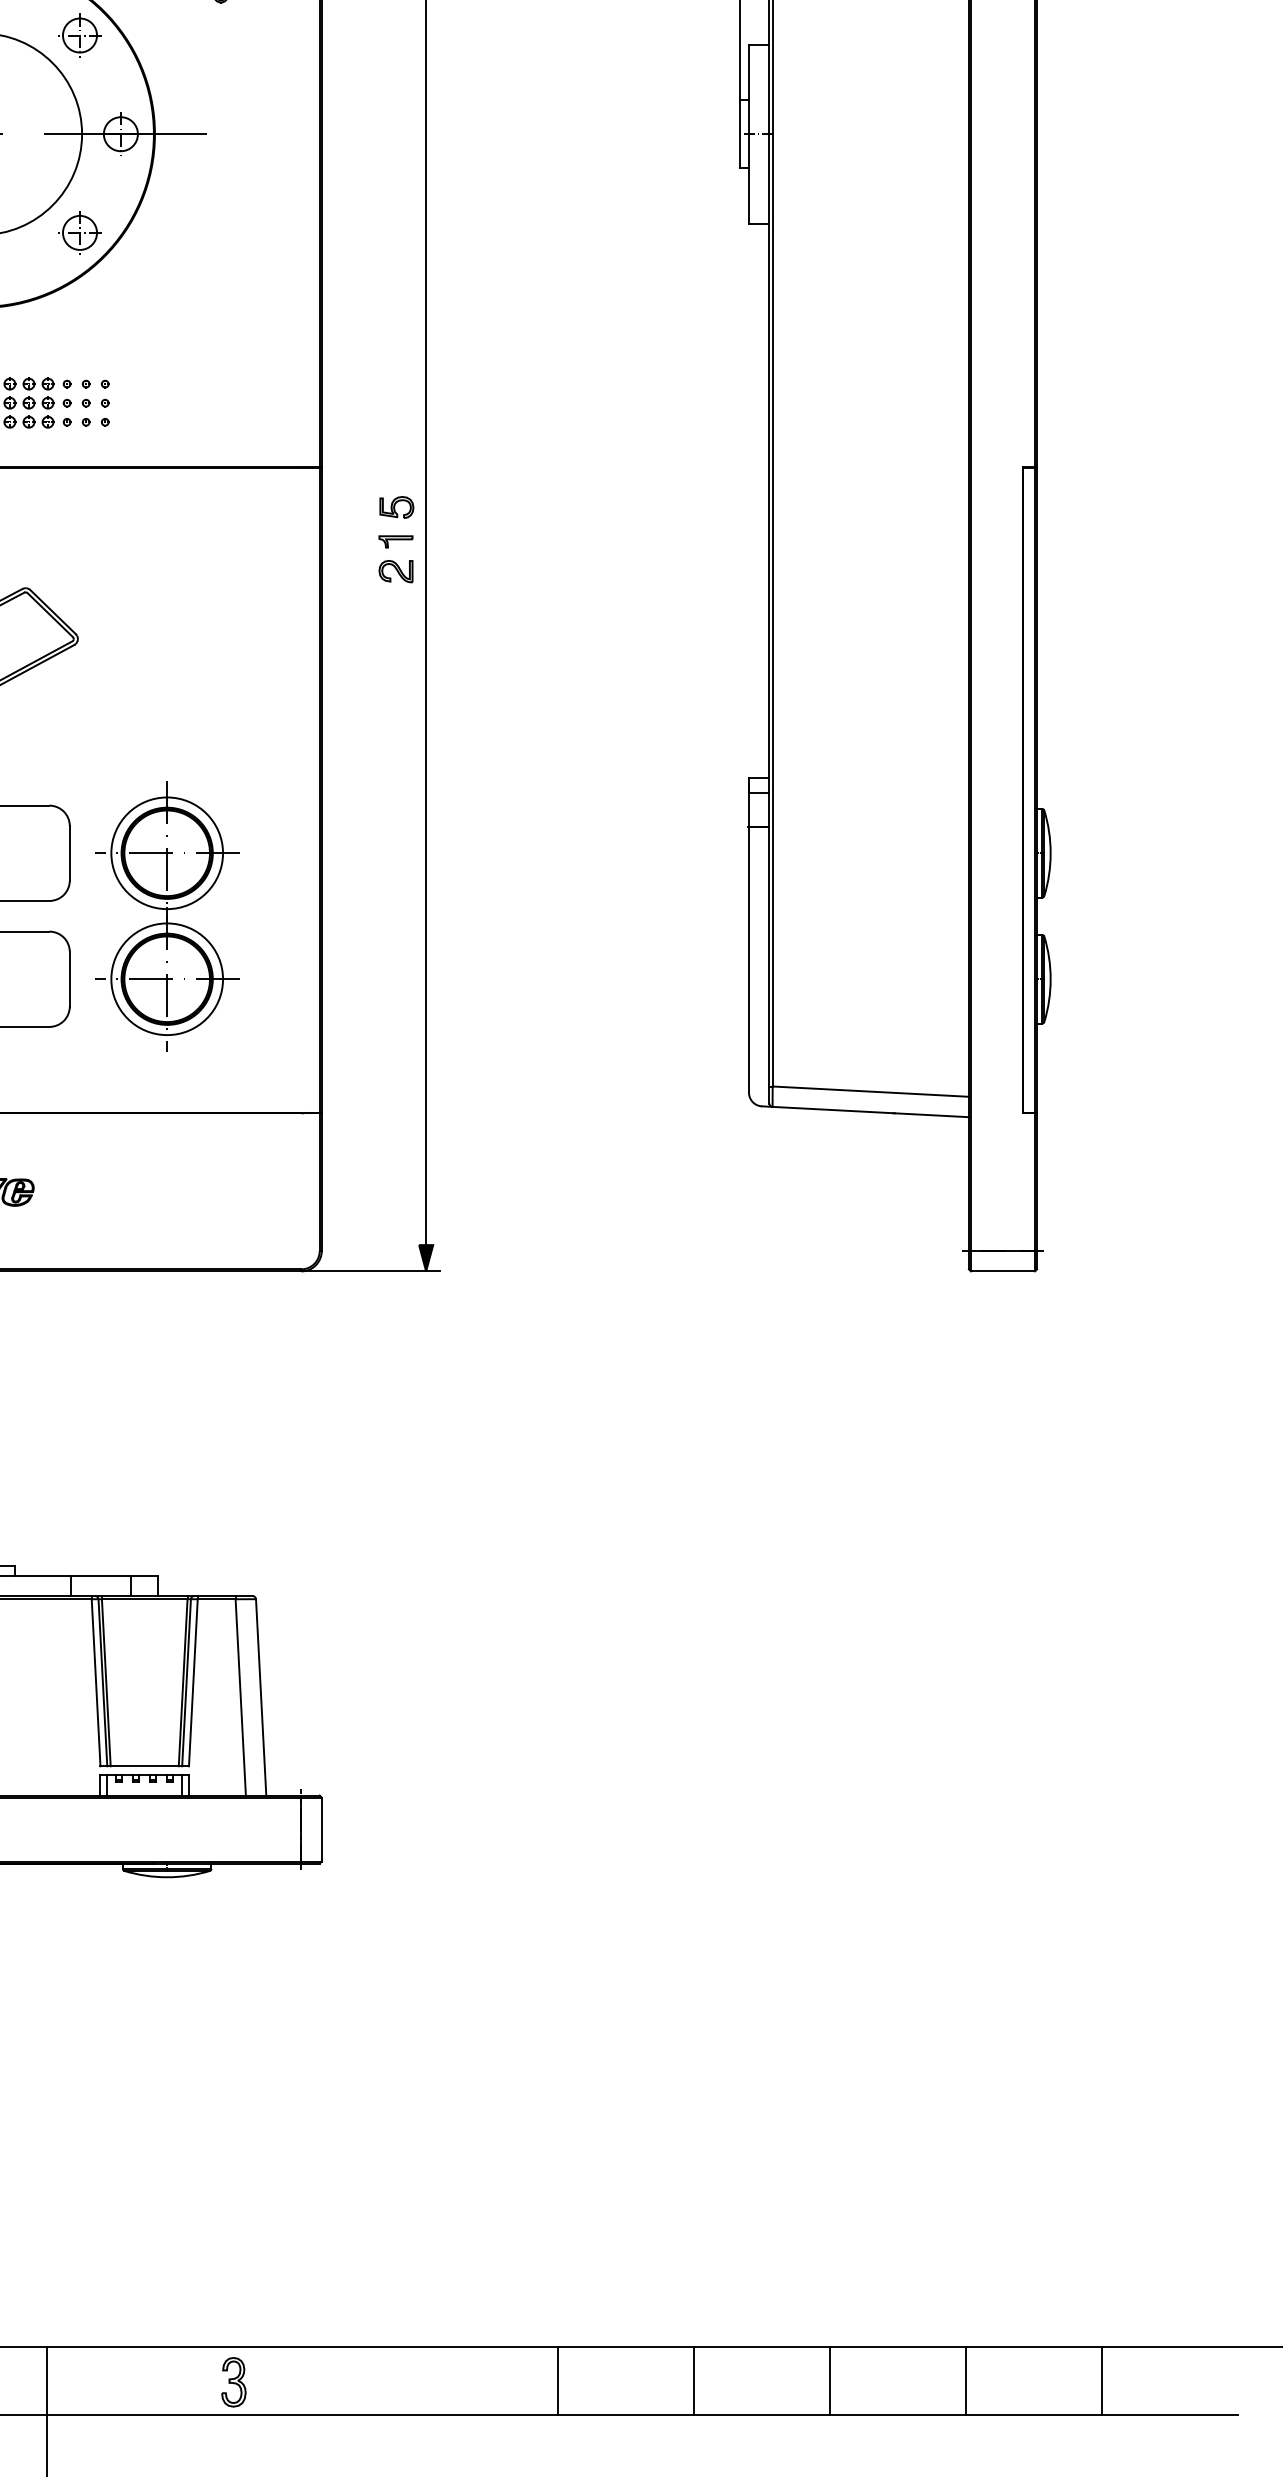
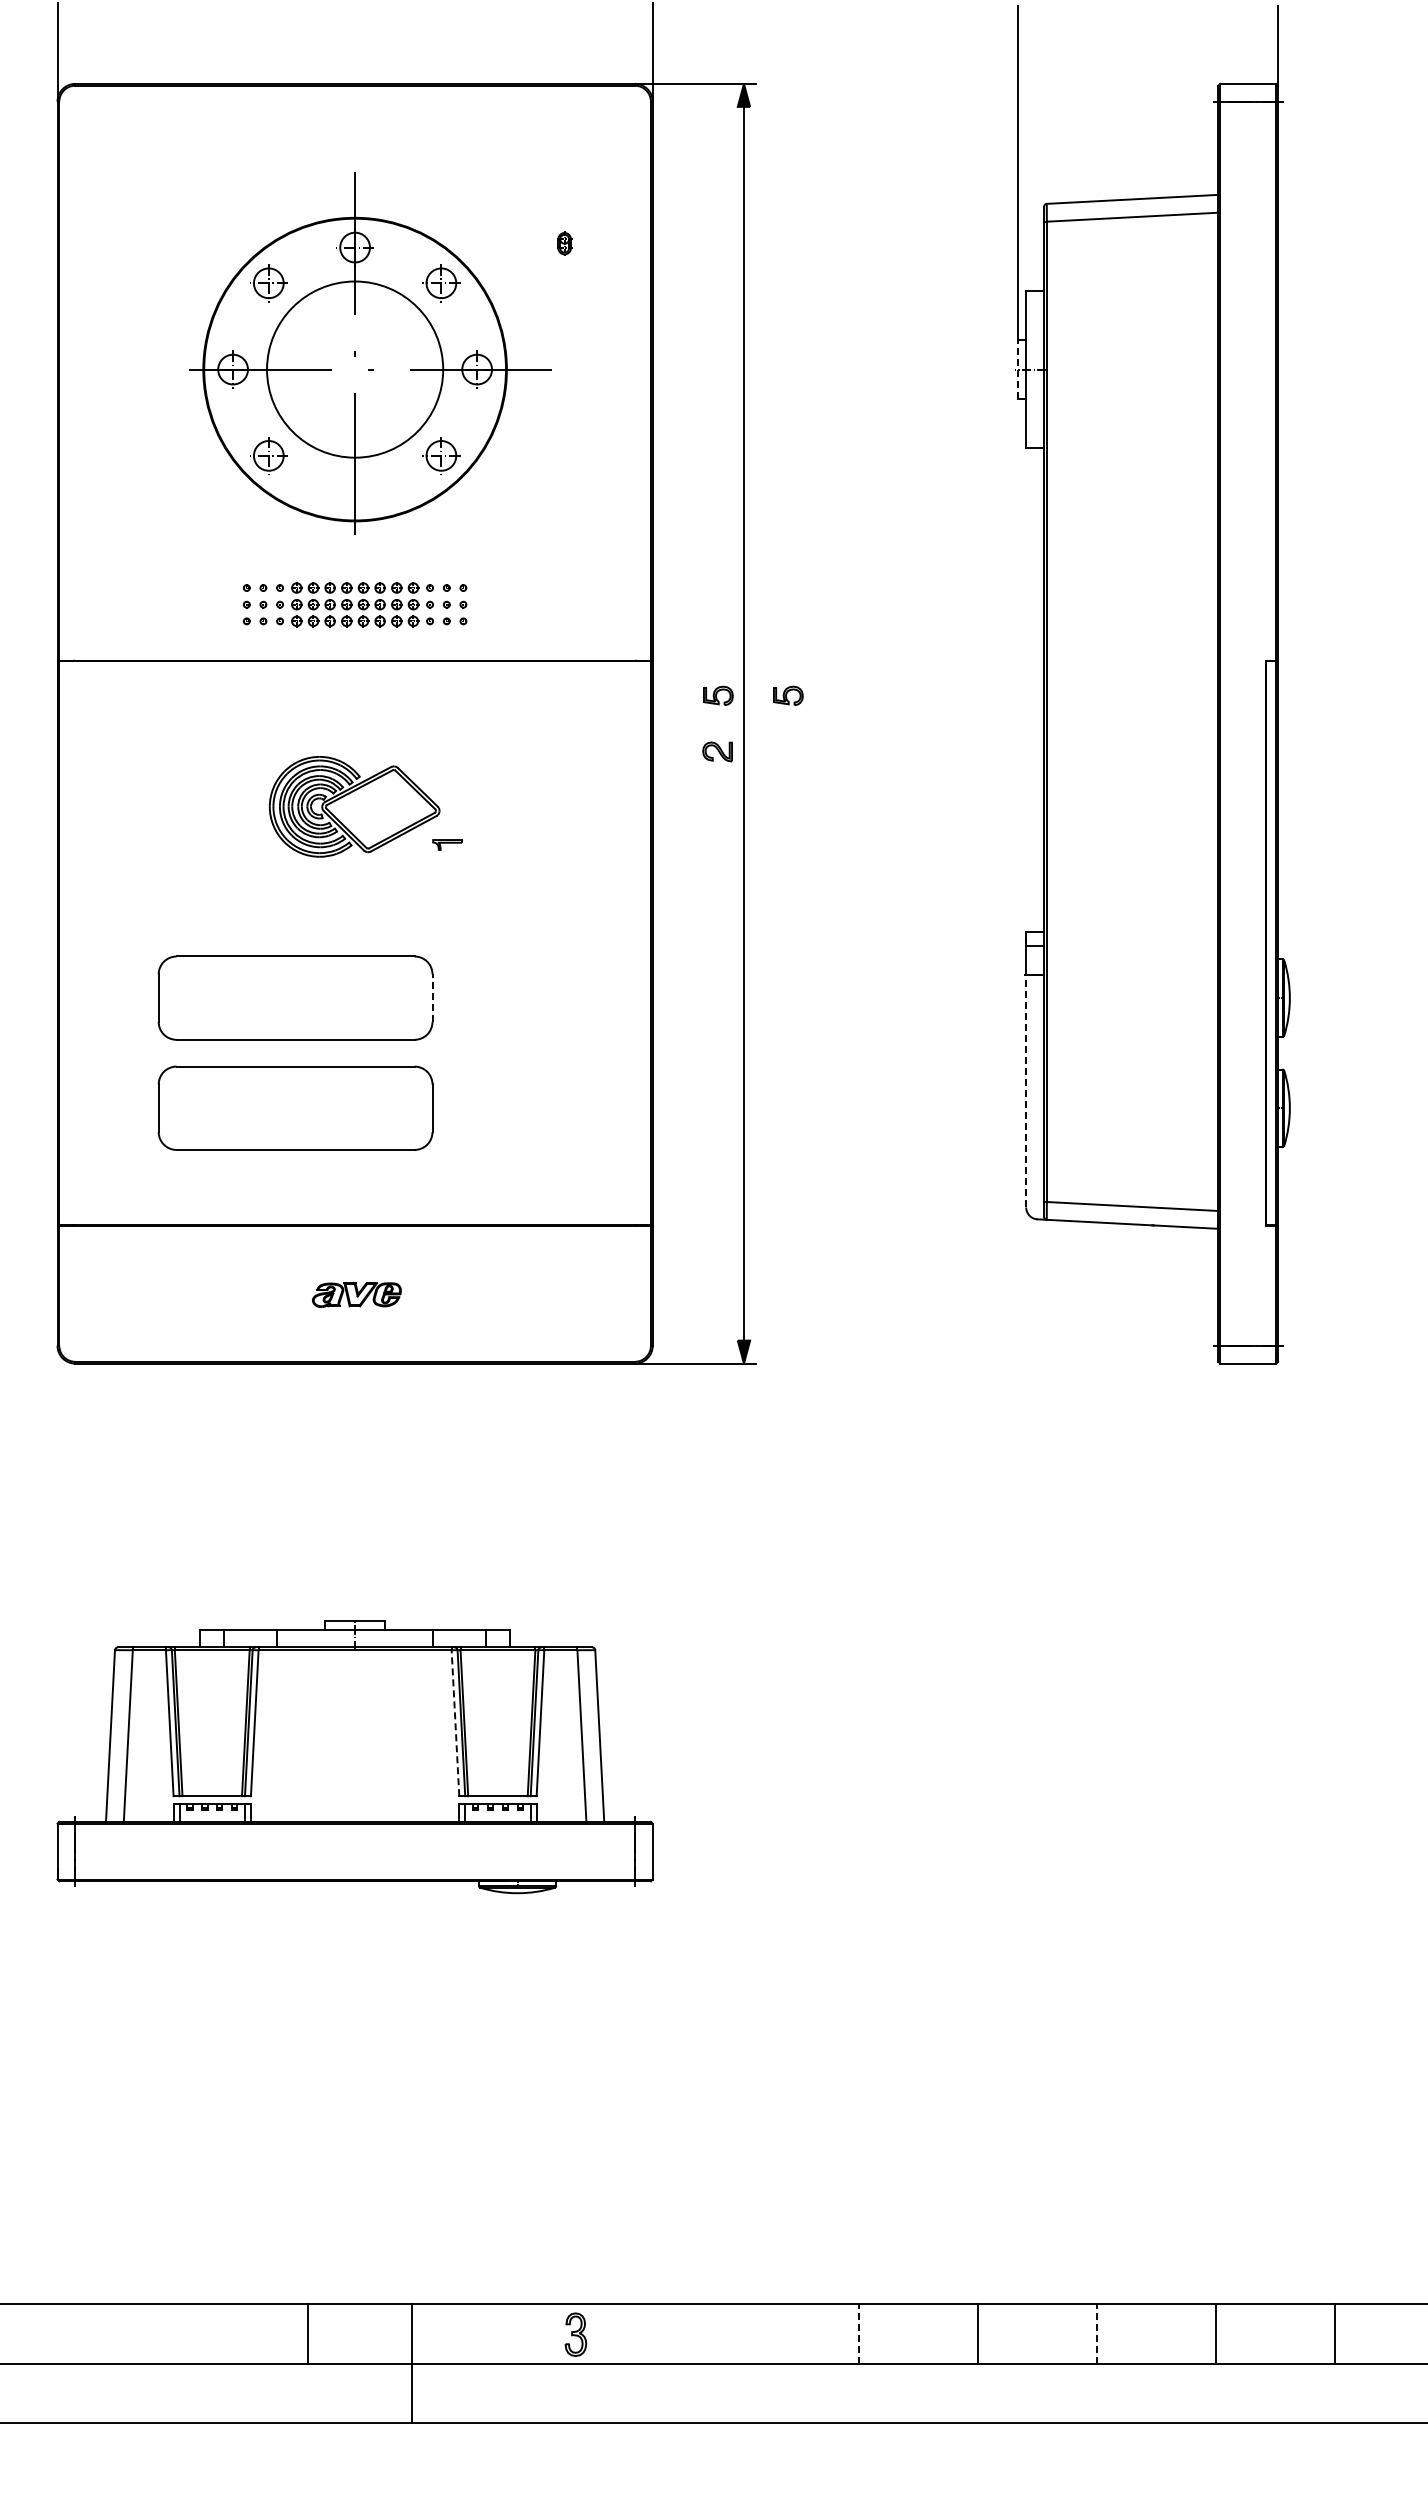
line: (739, 134) -> (1017, 369), solid -> dashed
part: (477, 507) -> (788, 695), added
part: (395, 541) -> (447, 844), moved
line: (69, 853) -> (432, 998), solid -> dashed
part: (167, 916) -> (517, 1053), removed
line: (749, 958) -> (1026, 1090), solid -> dashed
line: (96, 1681) -> (455, 1722), solid -> dashed
line: (557, 2380) -> (858, 2333), solid -> dashed
line: (829, 2380) -> (1096, 2333), solid -> dashed

